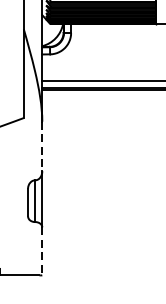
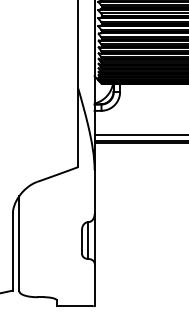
line: (42, 146) -> (94, 192), dashed -> solid
line: (42, 252) -> (94, 285), dashed -> solid

